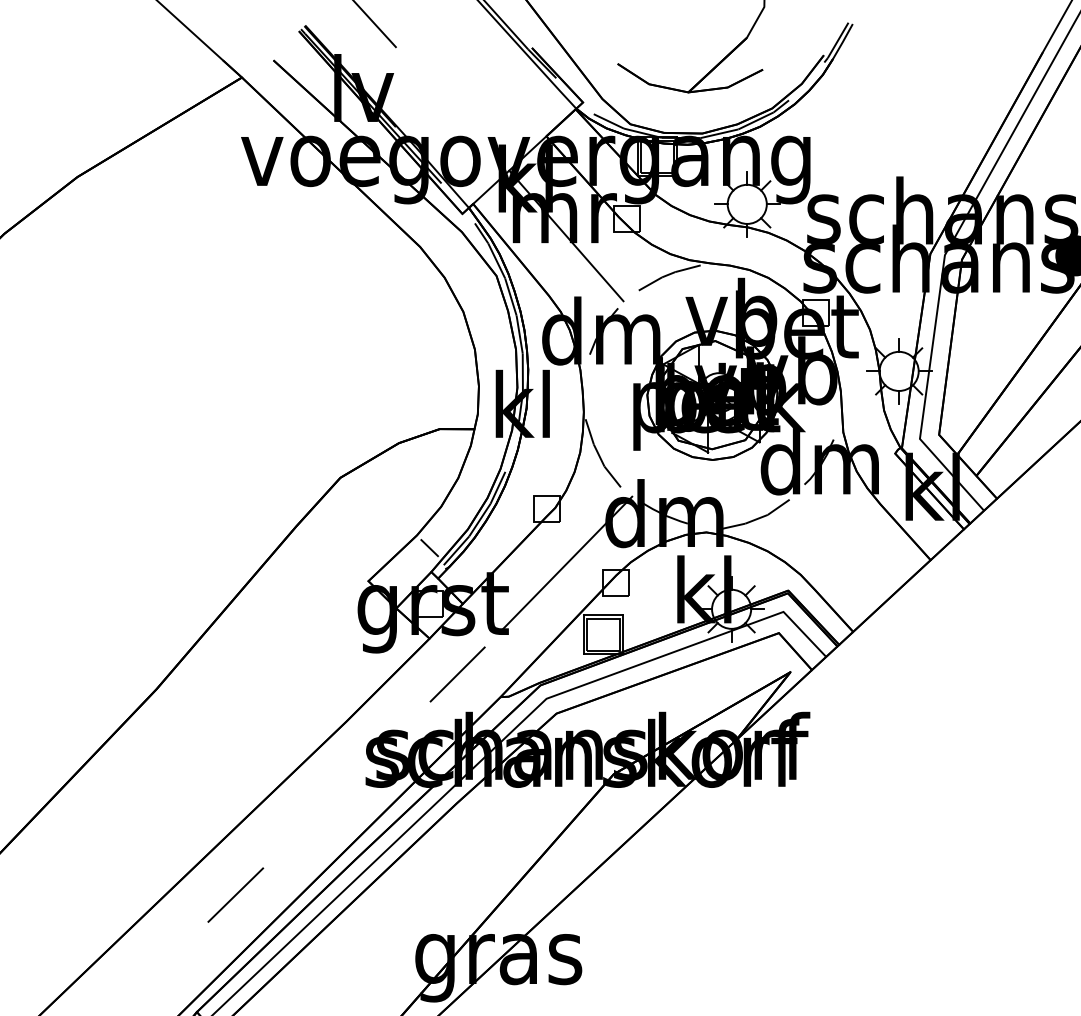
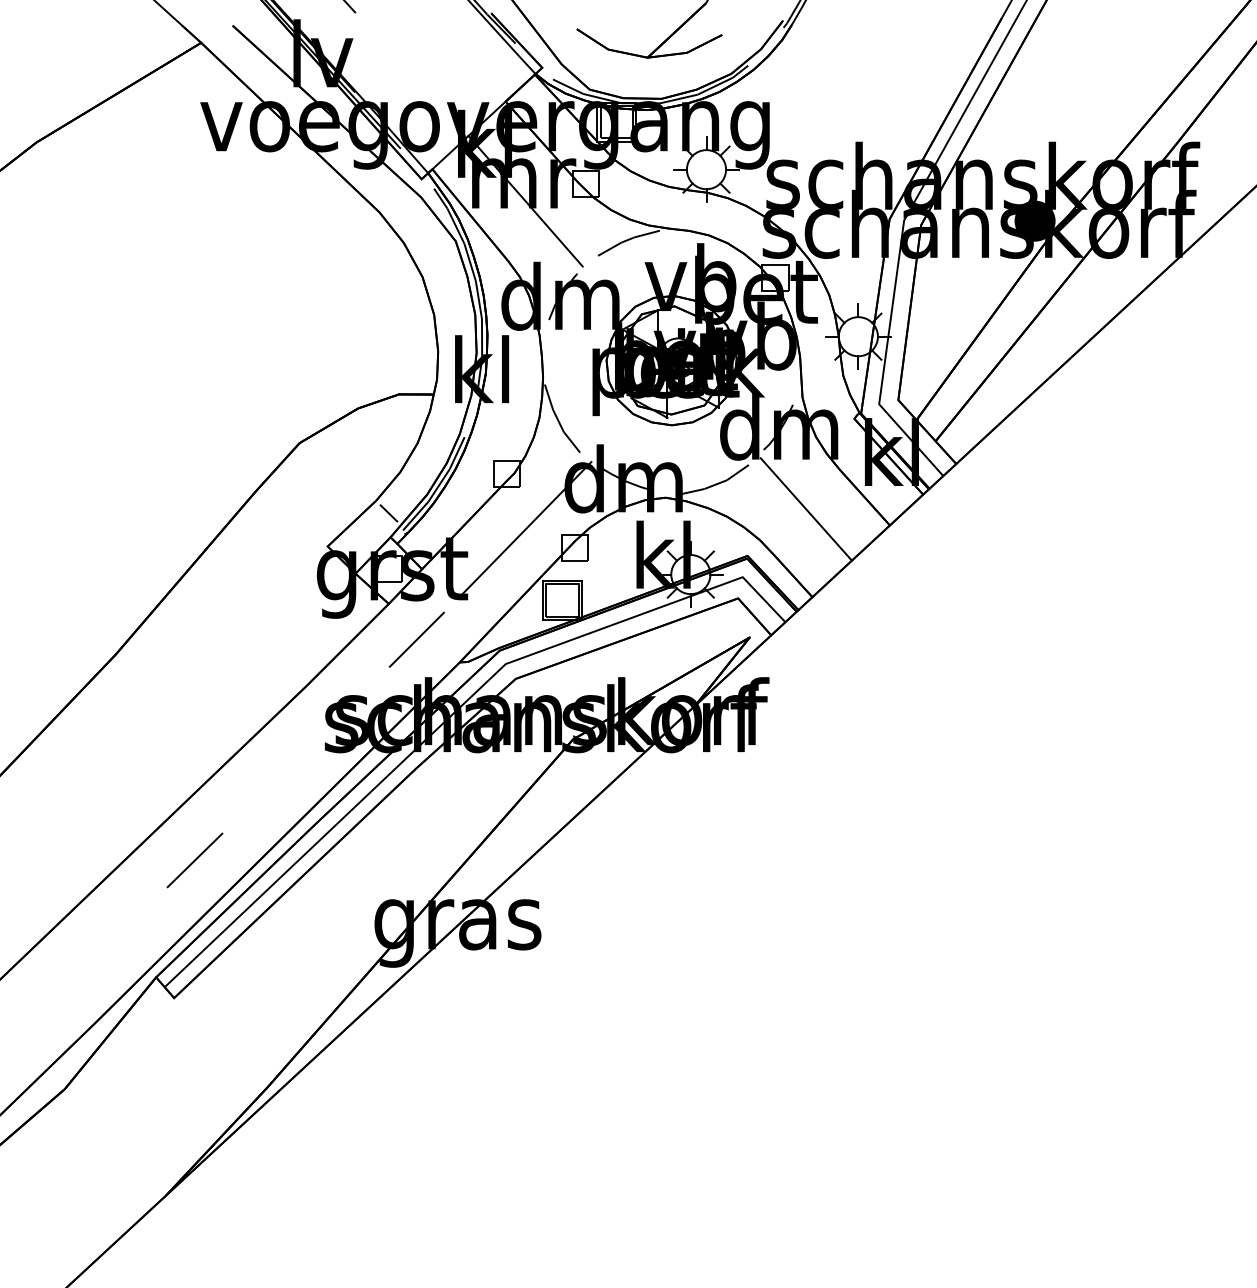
line: (846, 544) -> (805, 509), added

